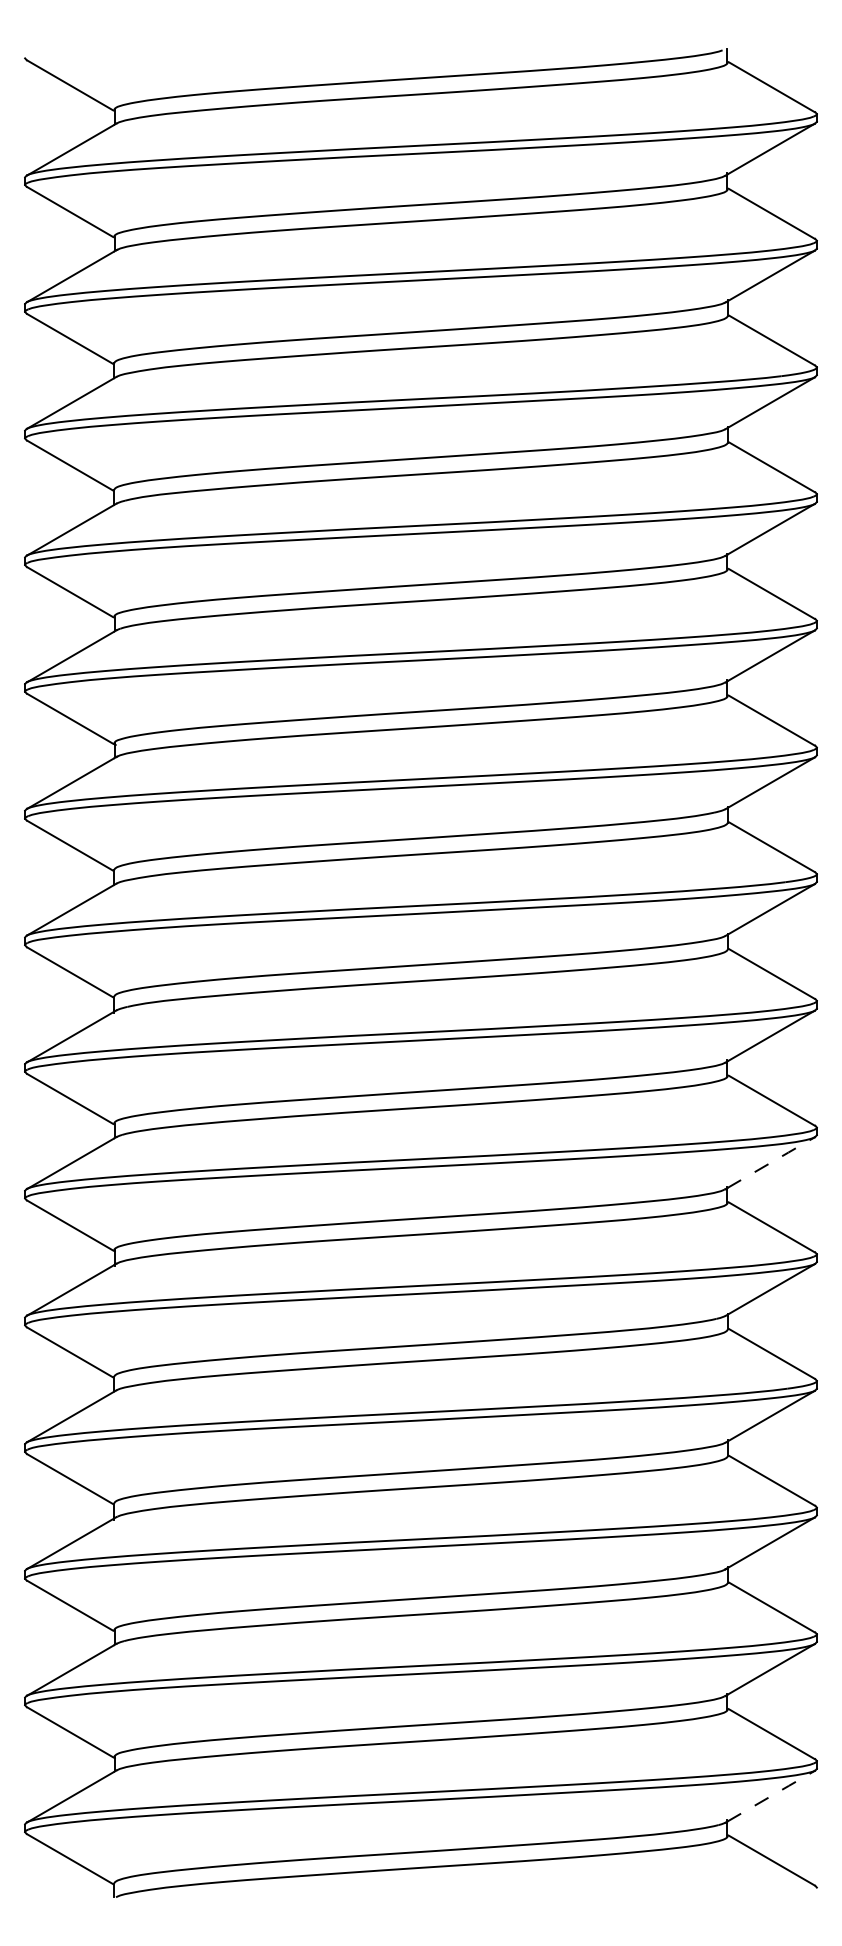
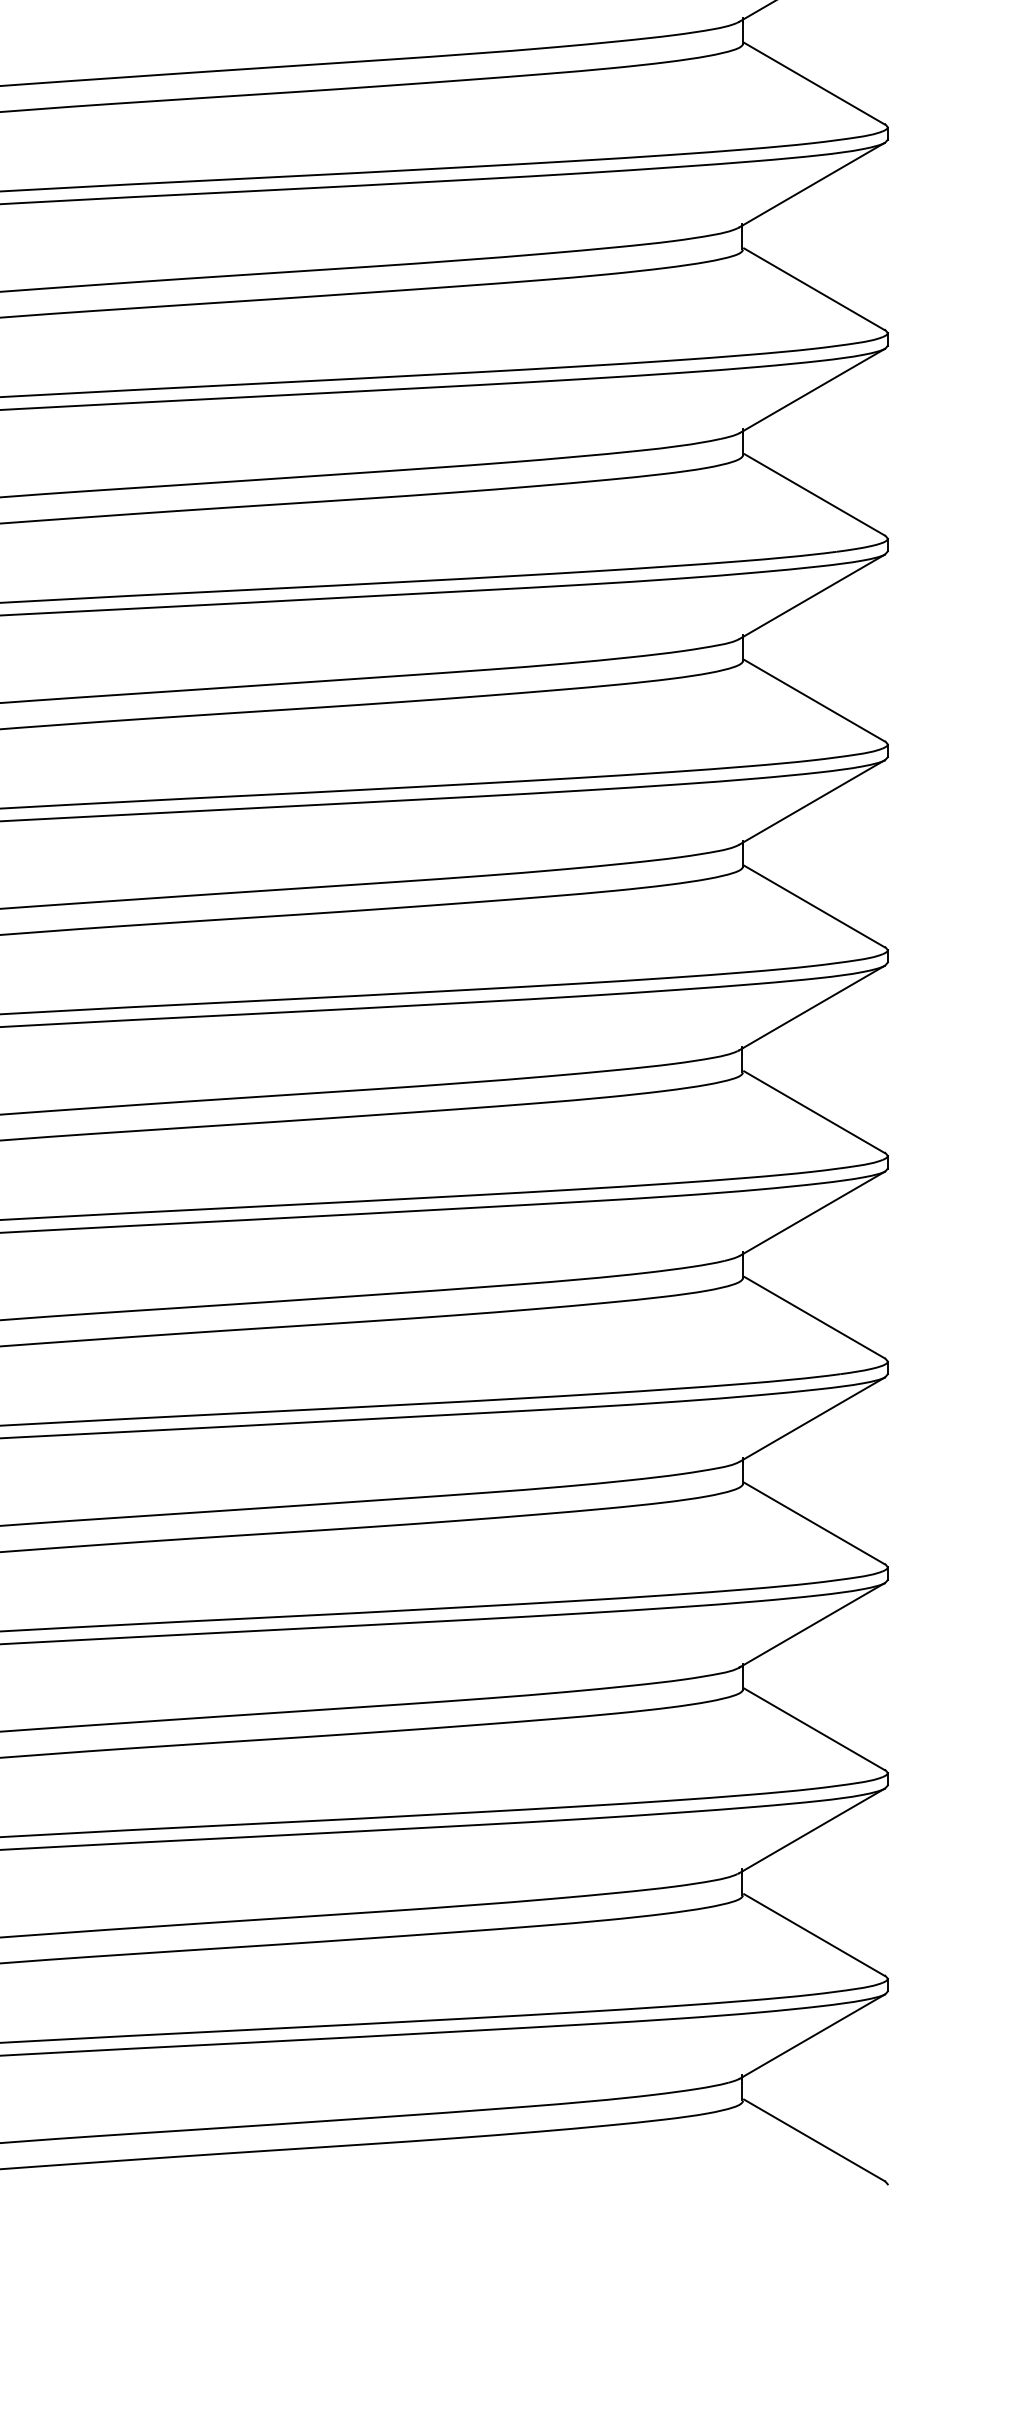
line: (771, 1162) -> (814, 1006), dashed -> solid
line: (771, 1795) -> (814, 2034), dashed -> solid

